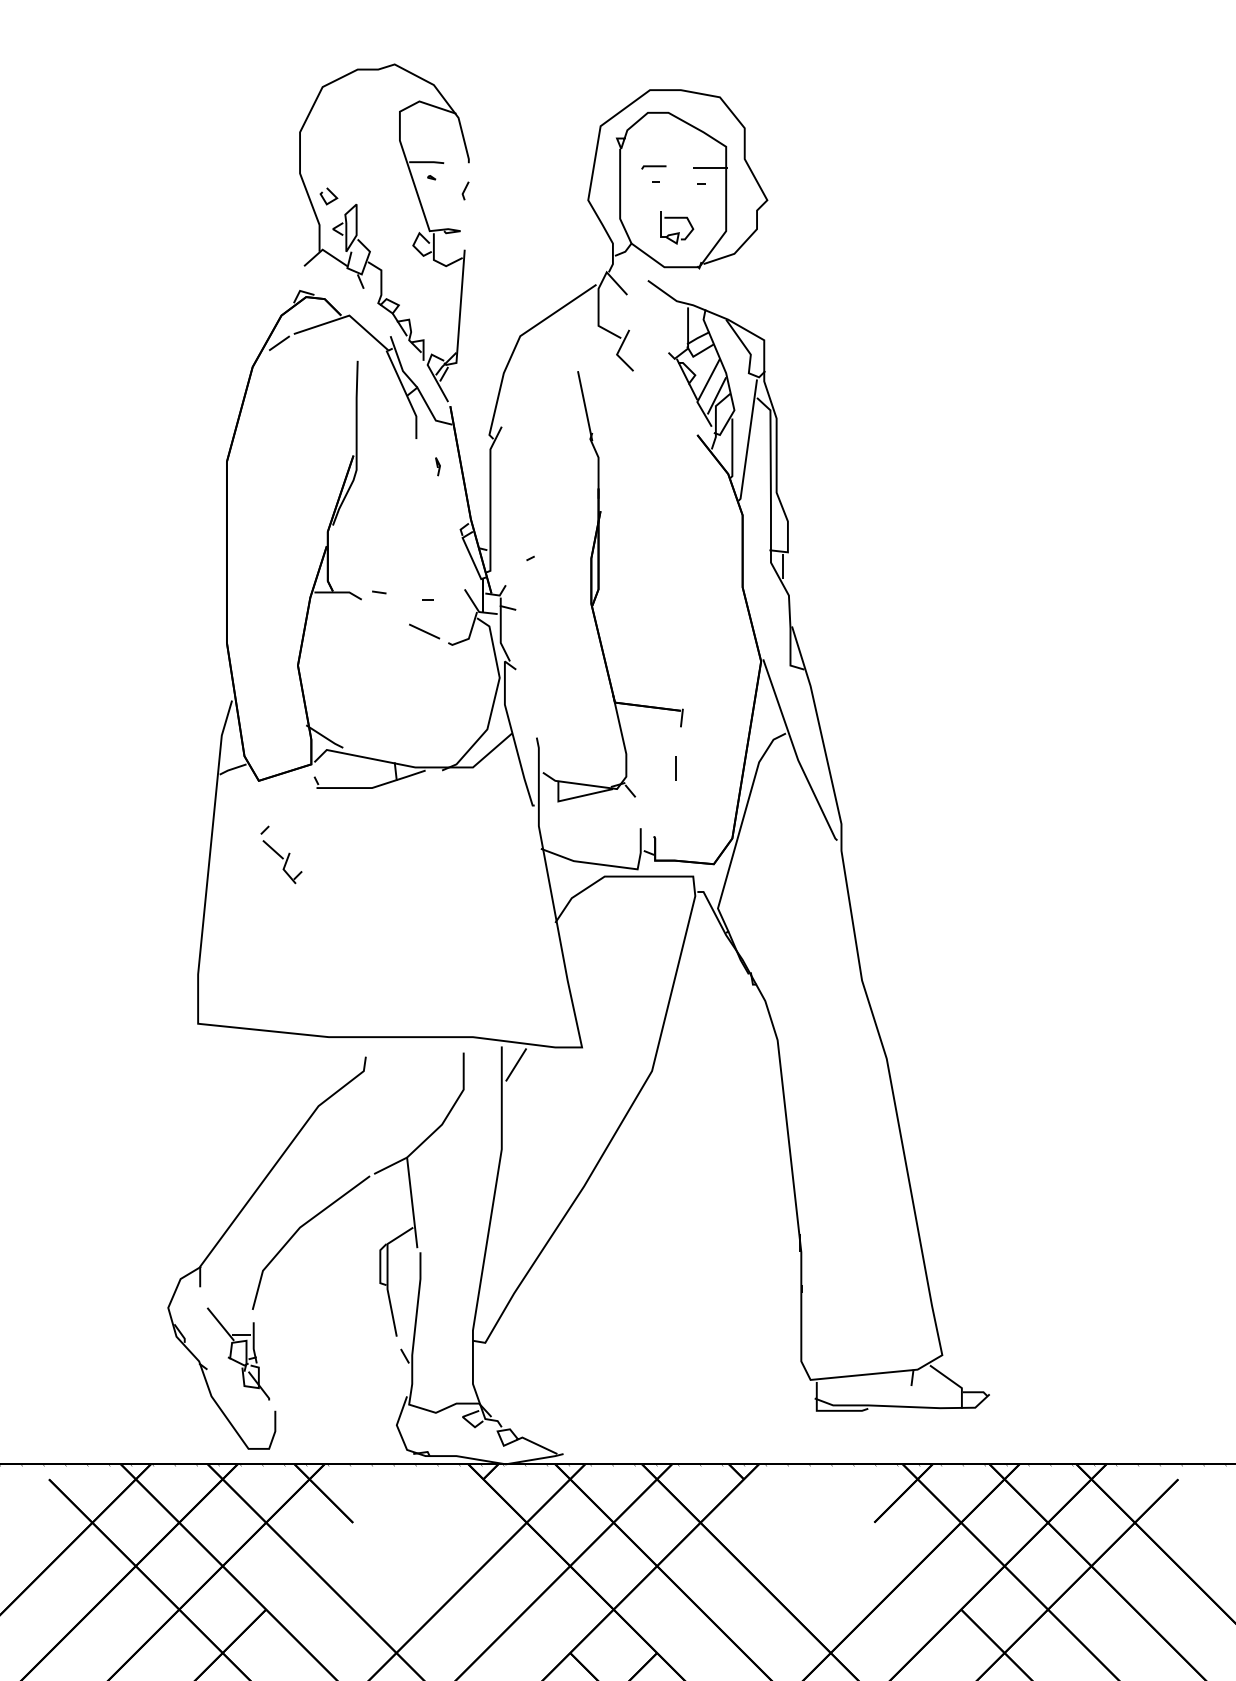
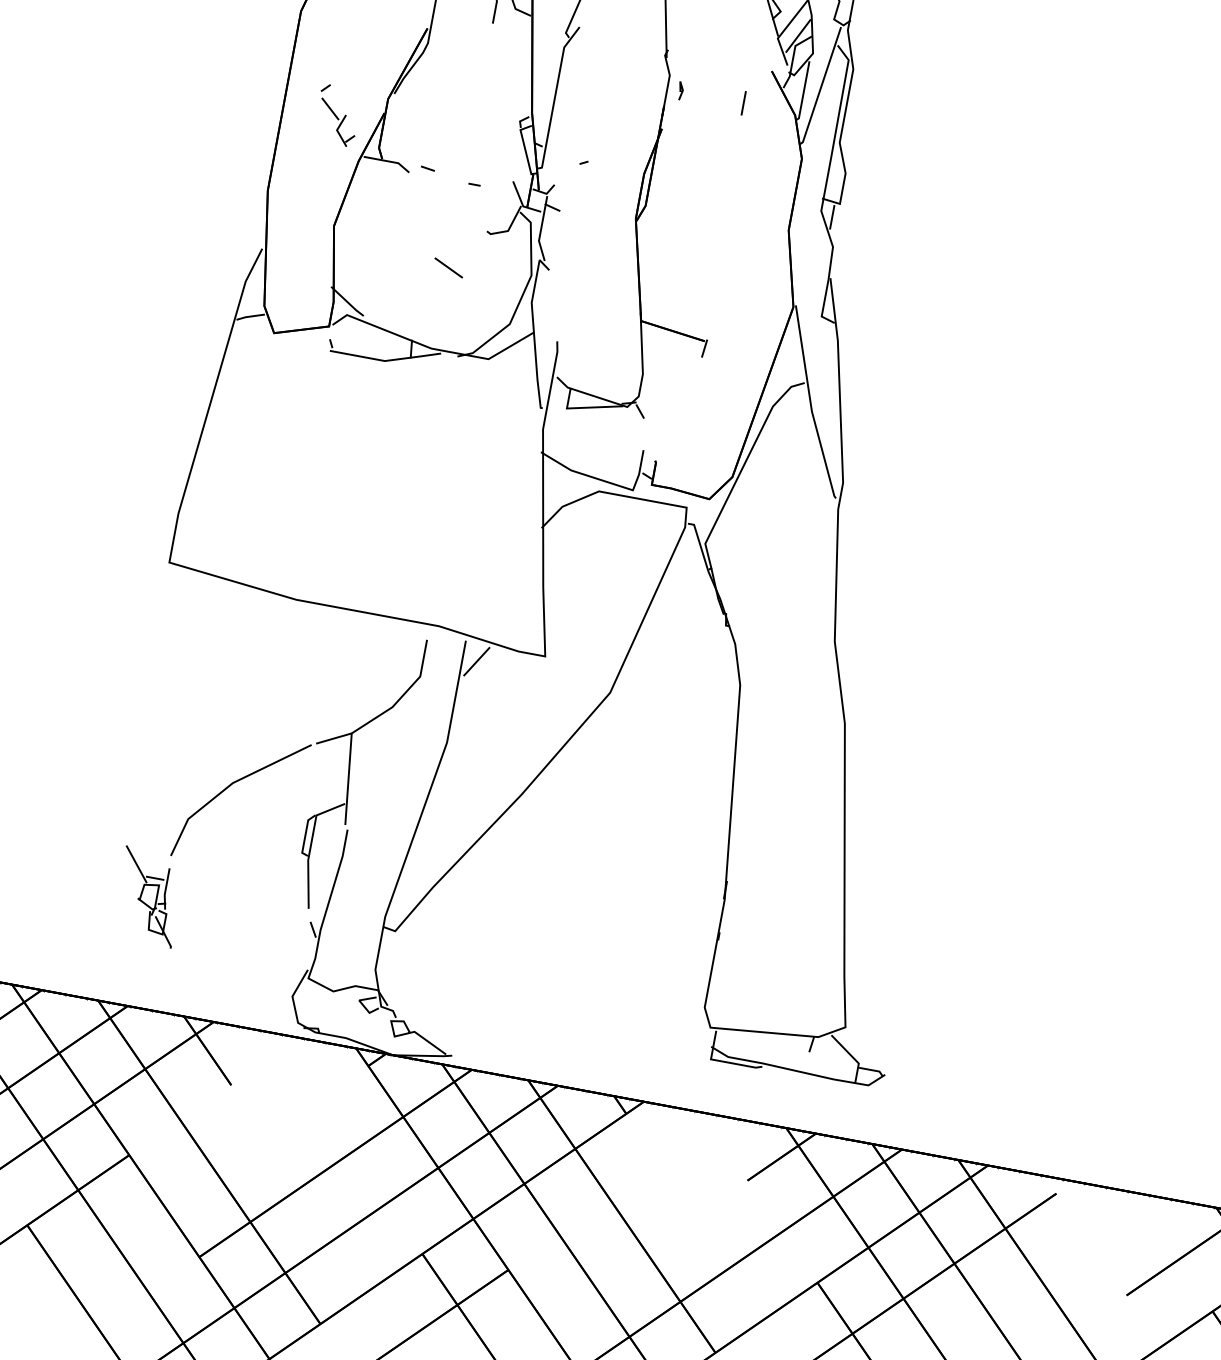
line: (437, 466) -> (680, 90), moved
line: (424, 631) -> (448, 267), moved
line: (675, 768) -> (743, 103), moved
part: (281, 854) -> (337, 115), moved
part: (230, 1227) -> (164, 770), removed

